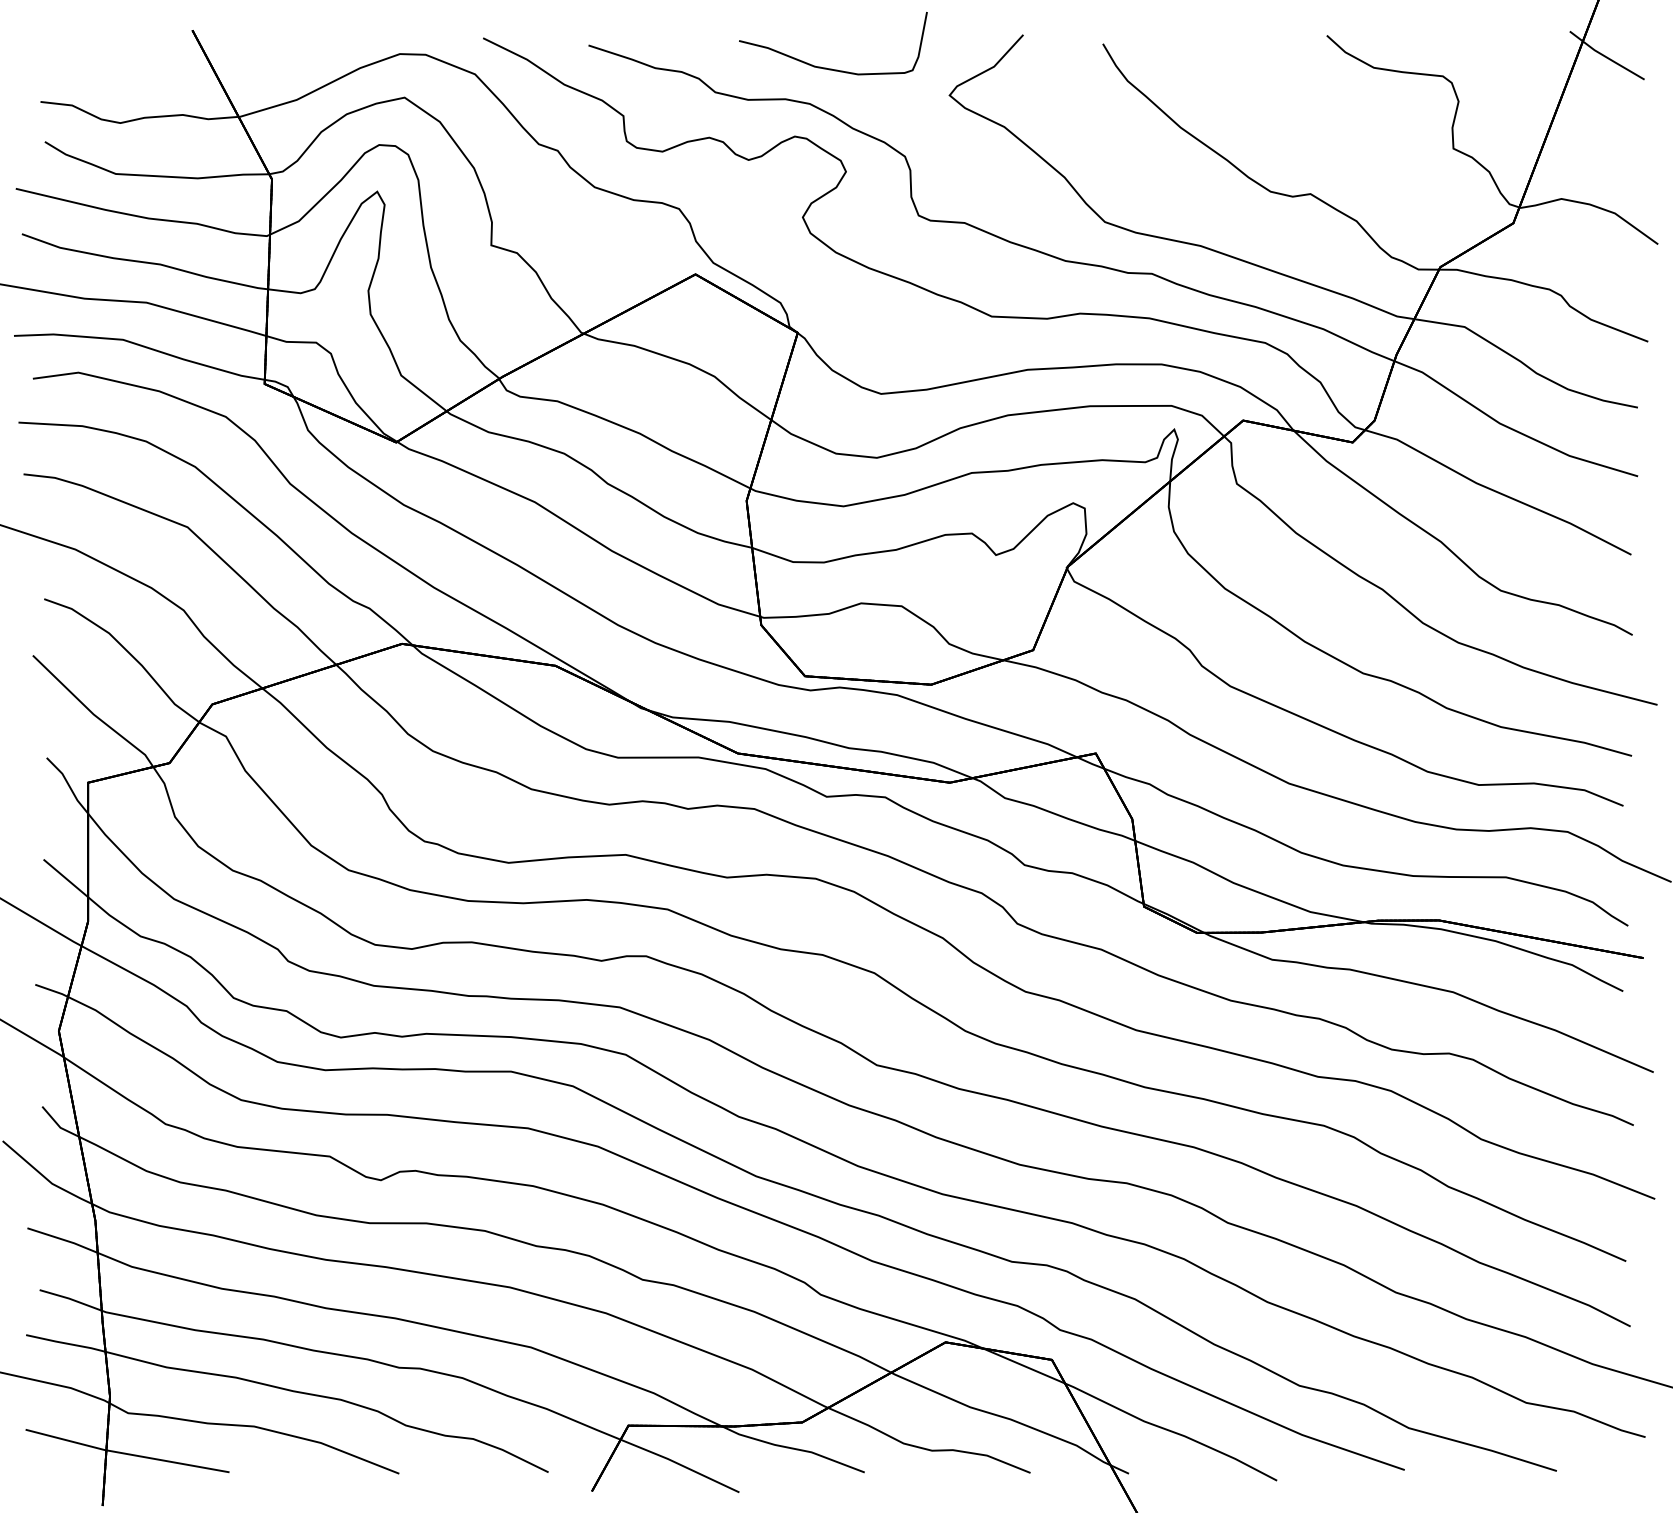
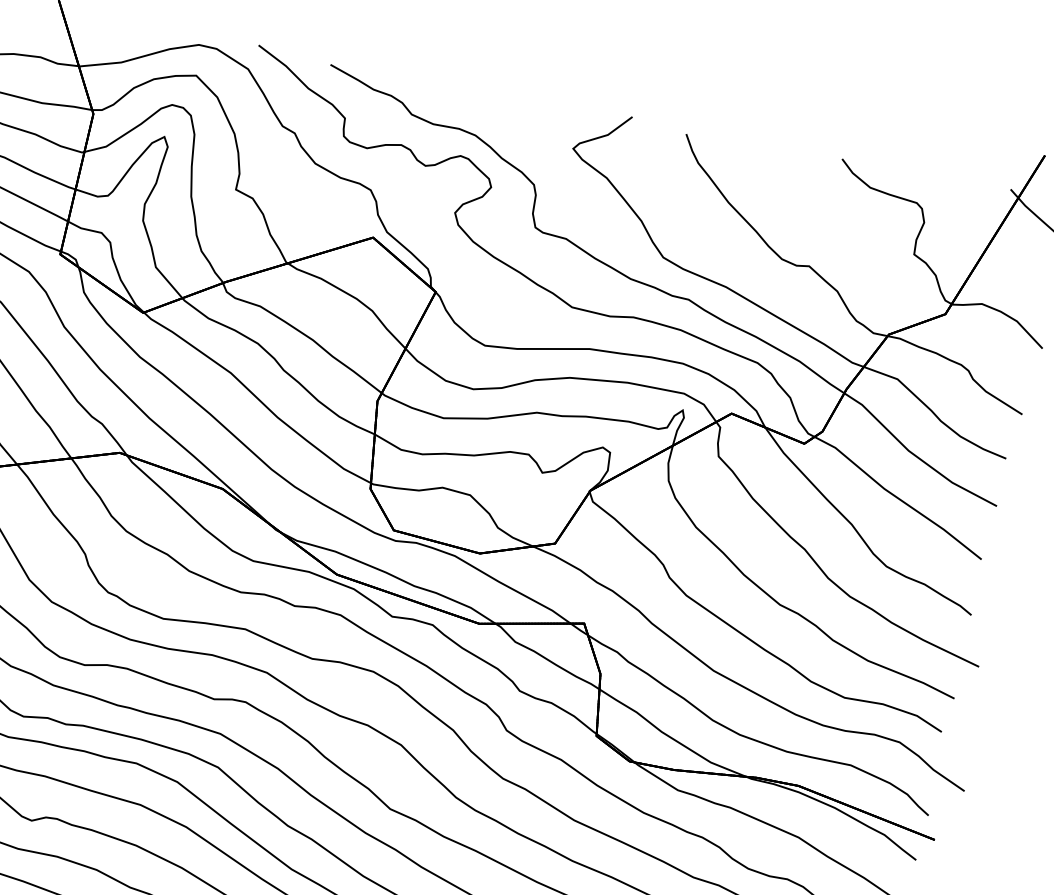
curve: (826, 67) -> (491, 112), removed

